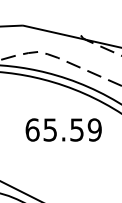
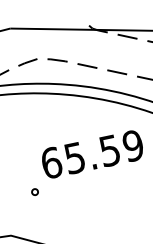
part: (15, 148) -> (34, 191), added

